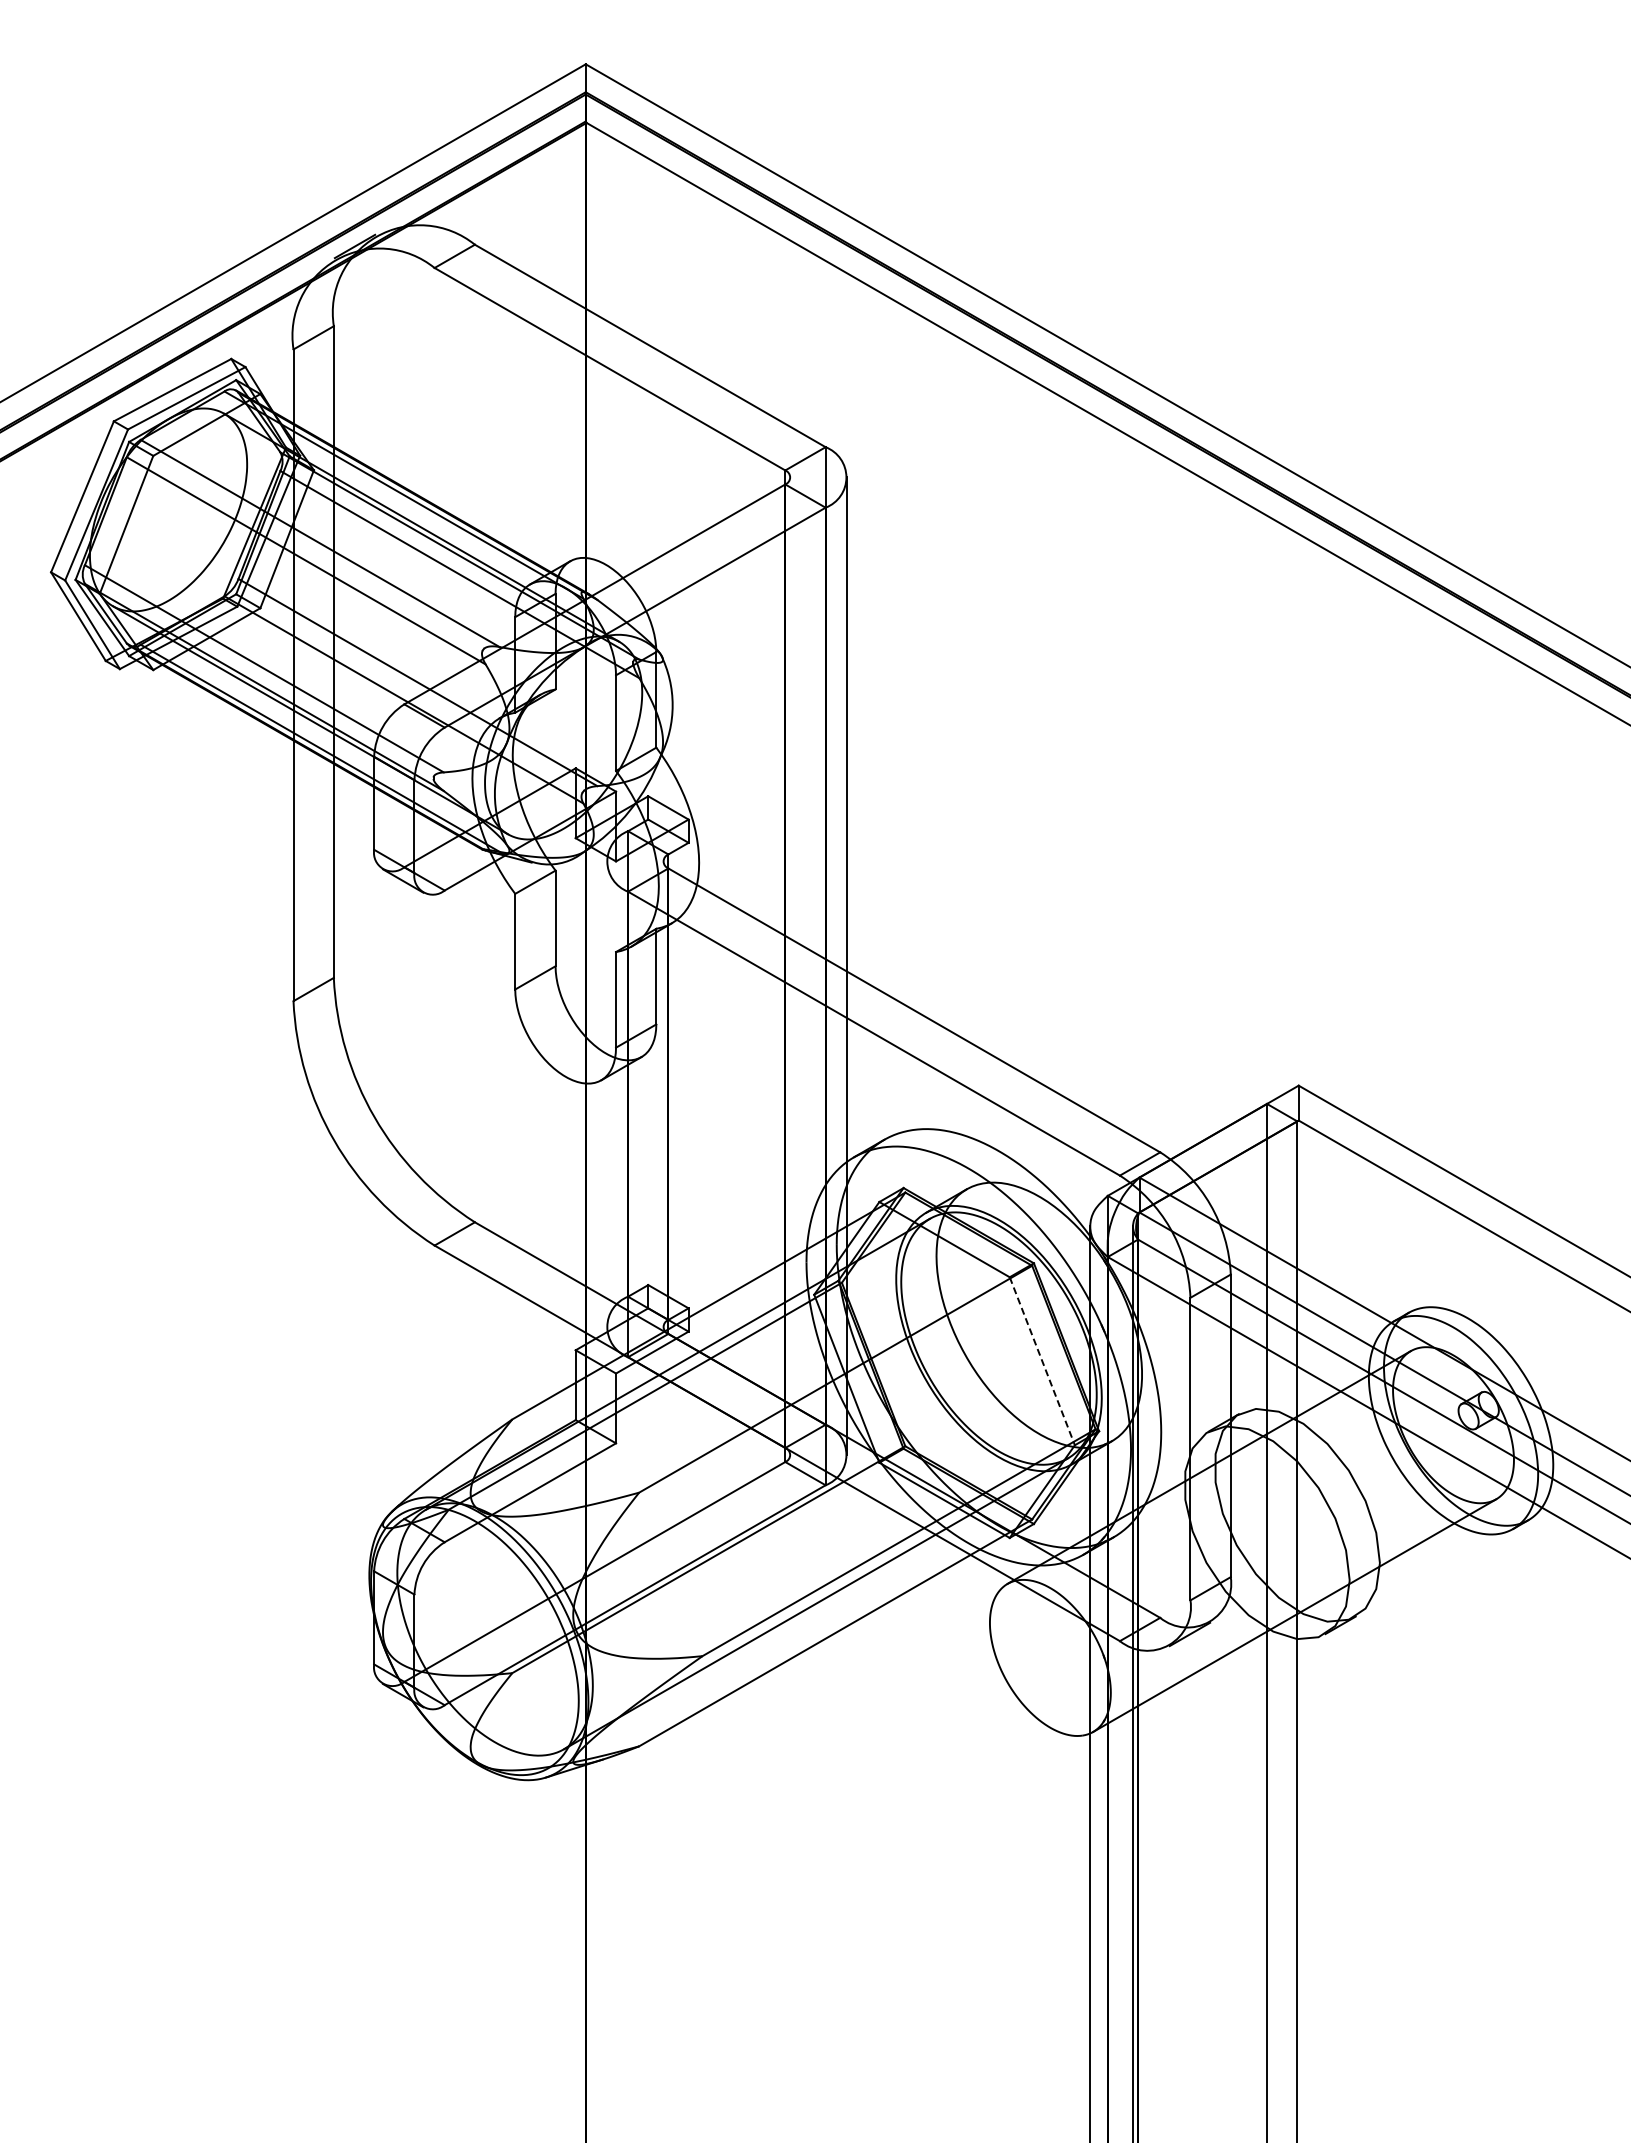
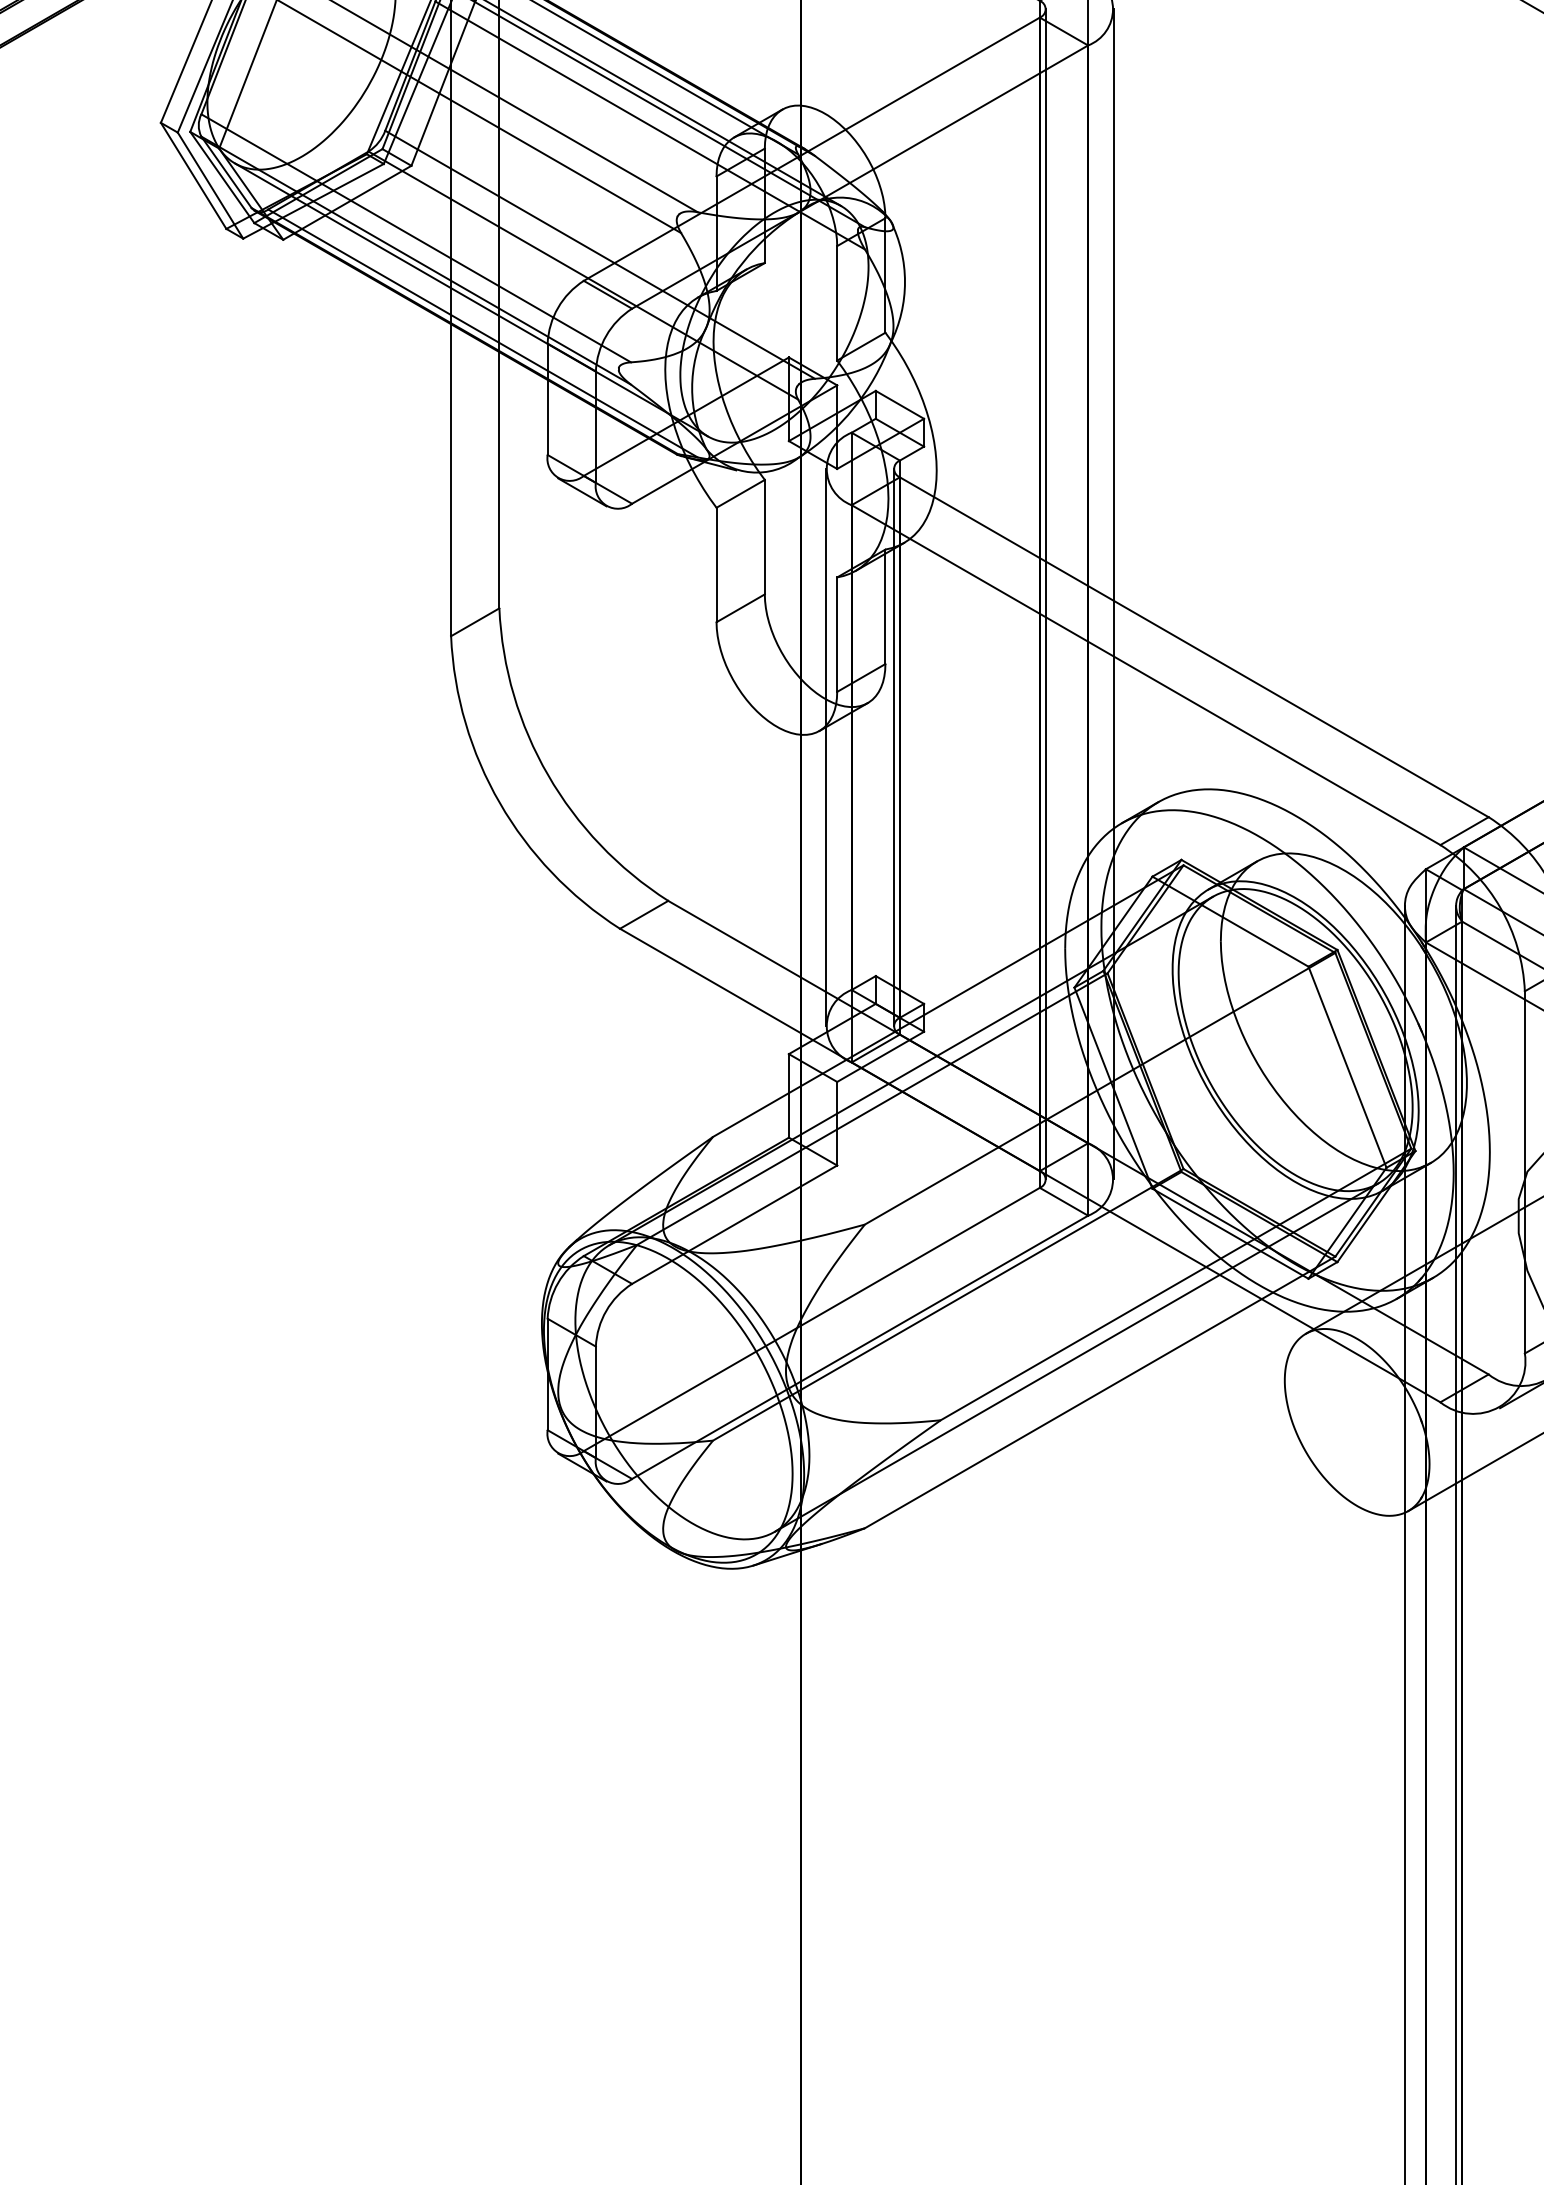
line: (790, 966) -> (1046, 594), added
line: (606, 1093) -> (825, 746), added
line: (663, 1093) -> (894, 746), added
line: (1042, 1361) -> (1347, 1067), dashed -> solid

